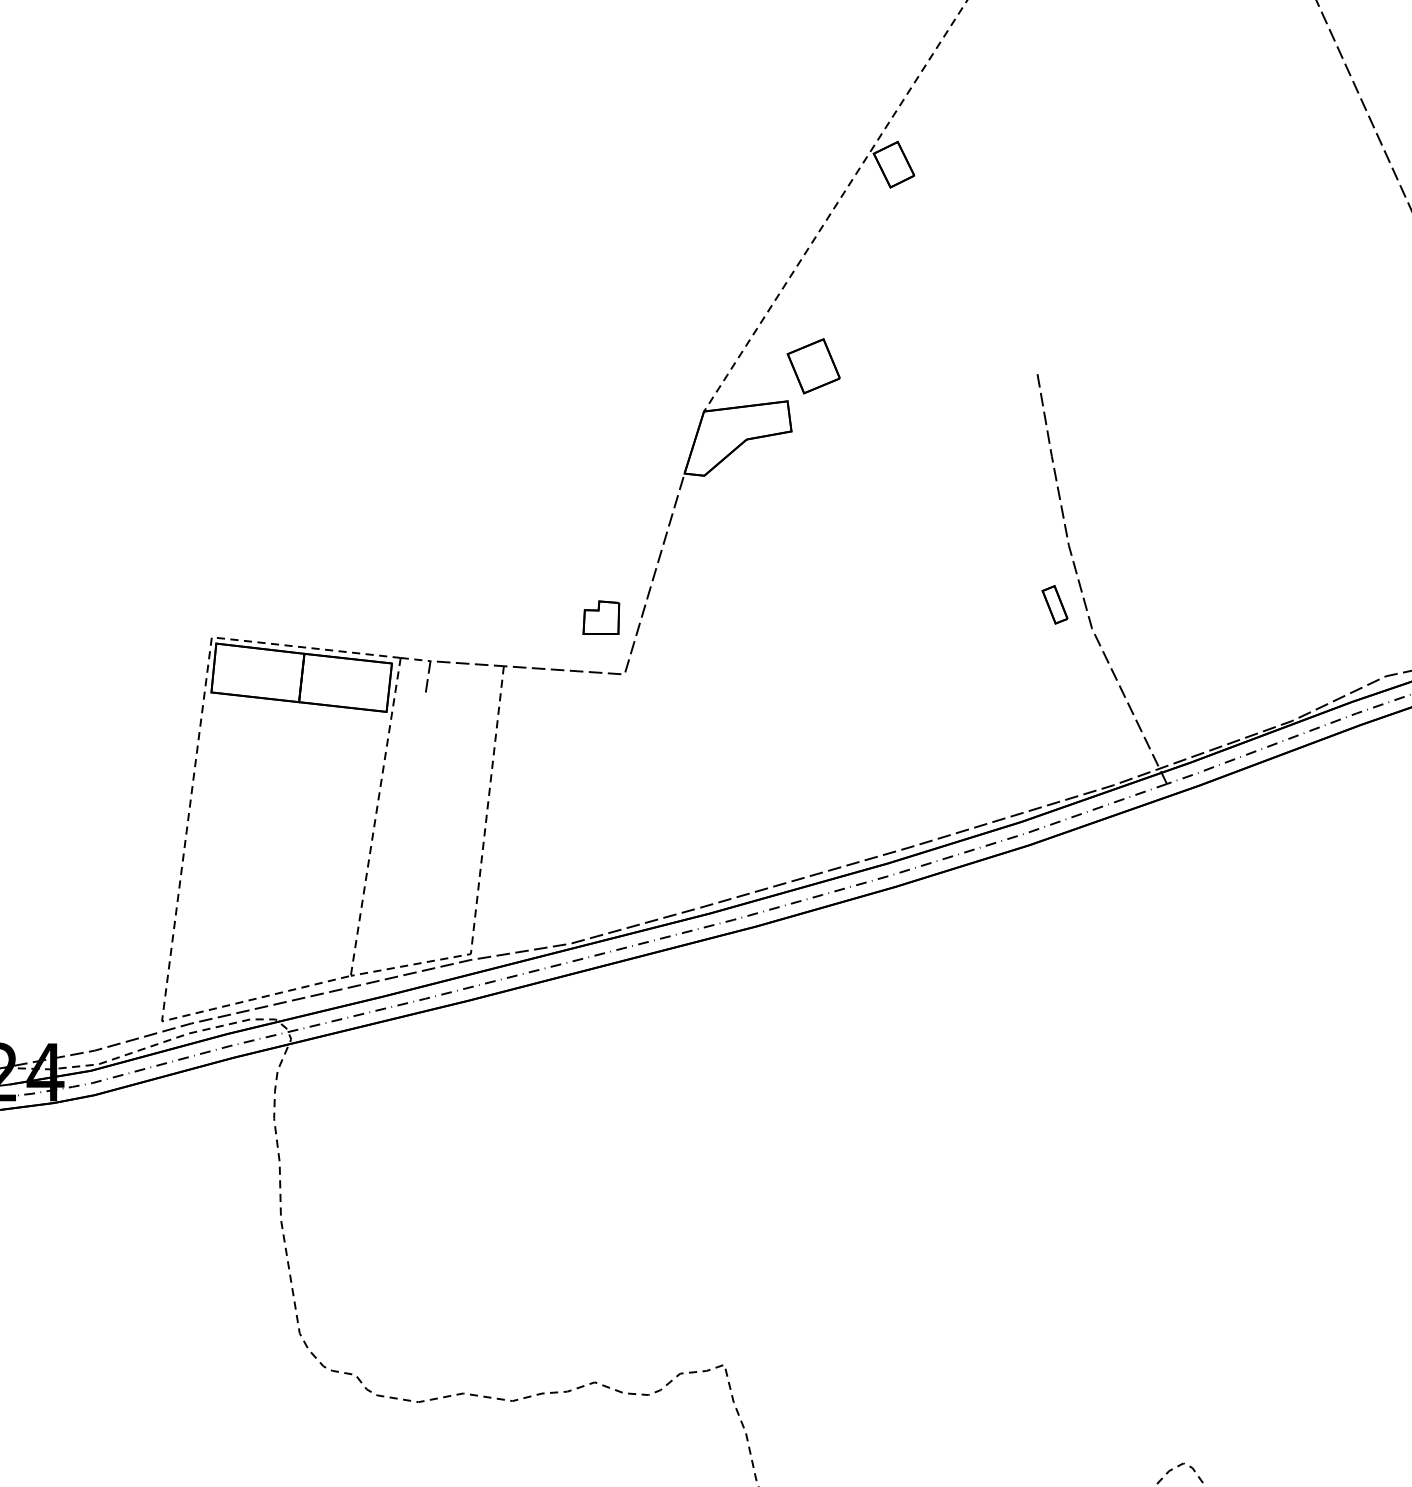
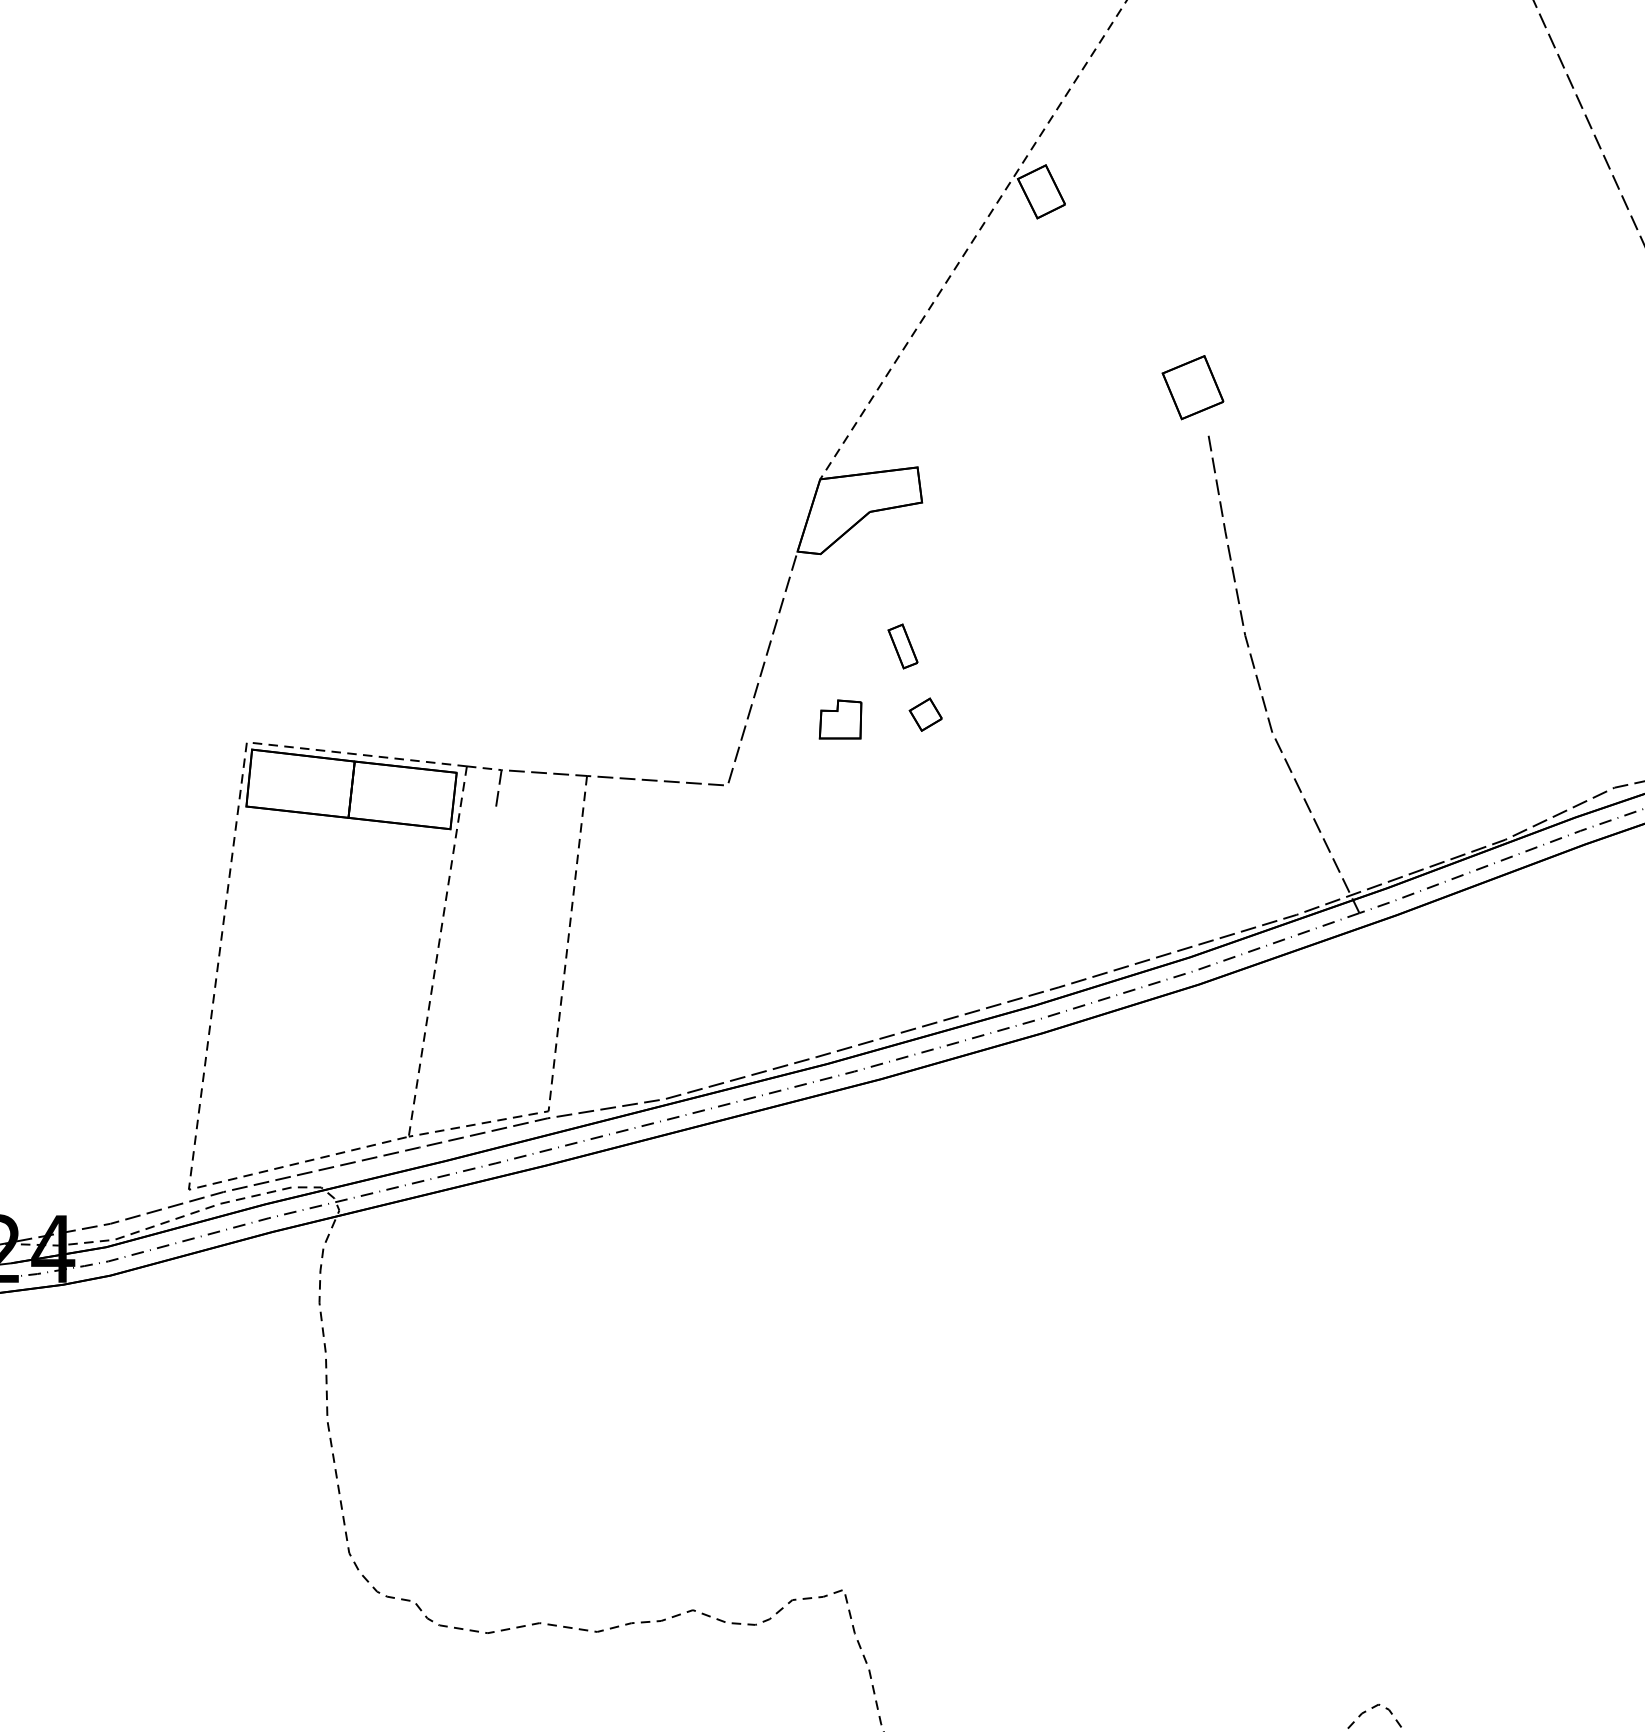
part: (813, 366) -> (1192, 387), moved
part: (1054, 604) -> (902, 646), moved
part: (794, 613) -> (925, 714), added
part: (601, 617) -> (840, 719), moved

